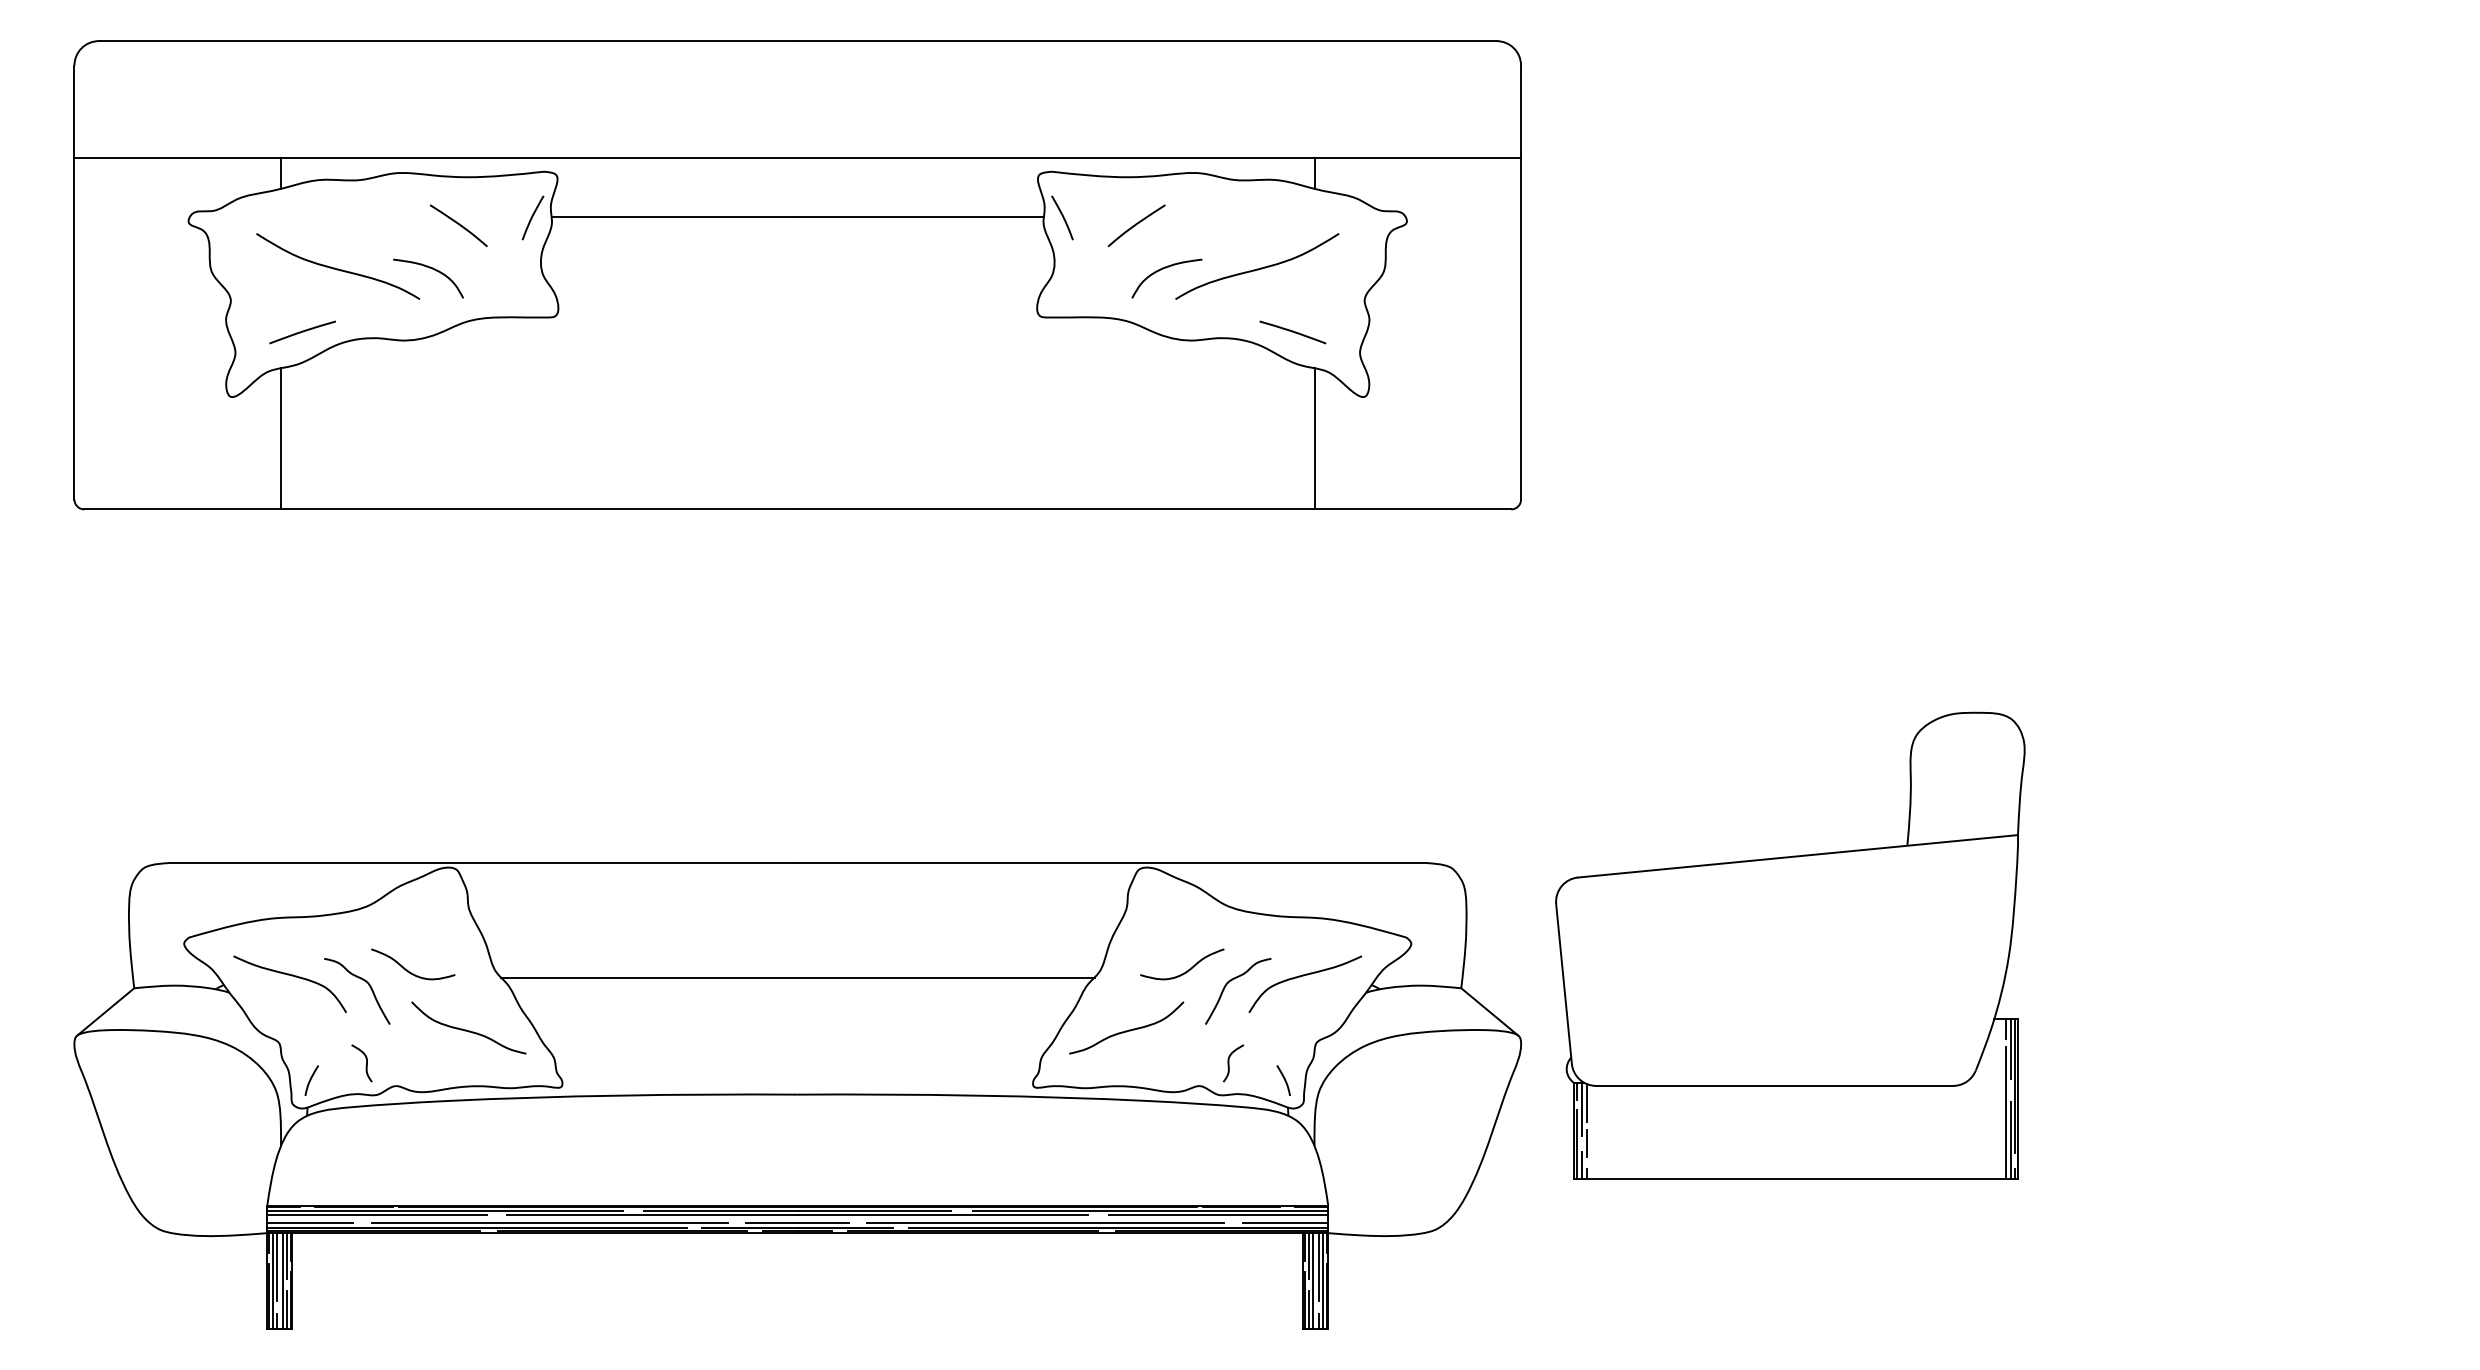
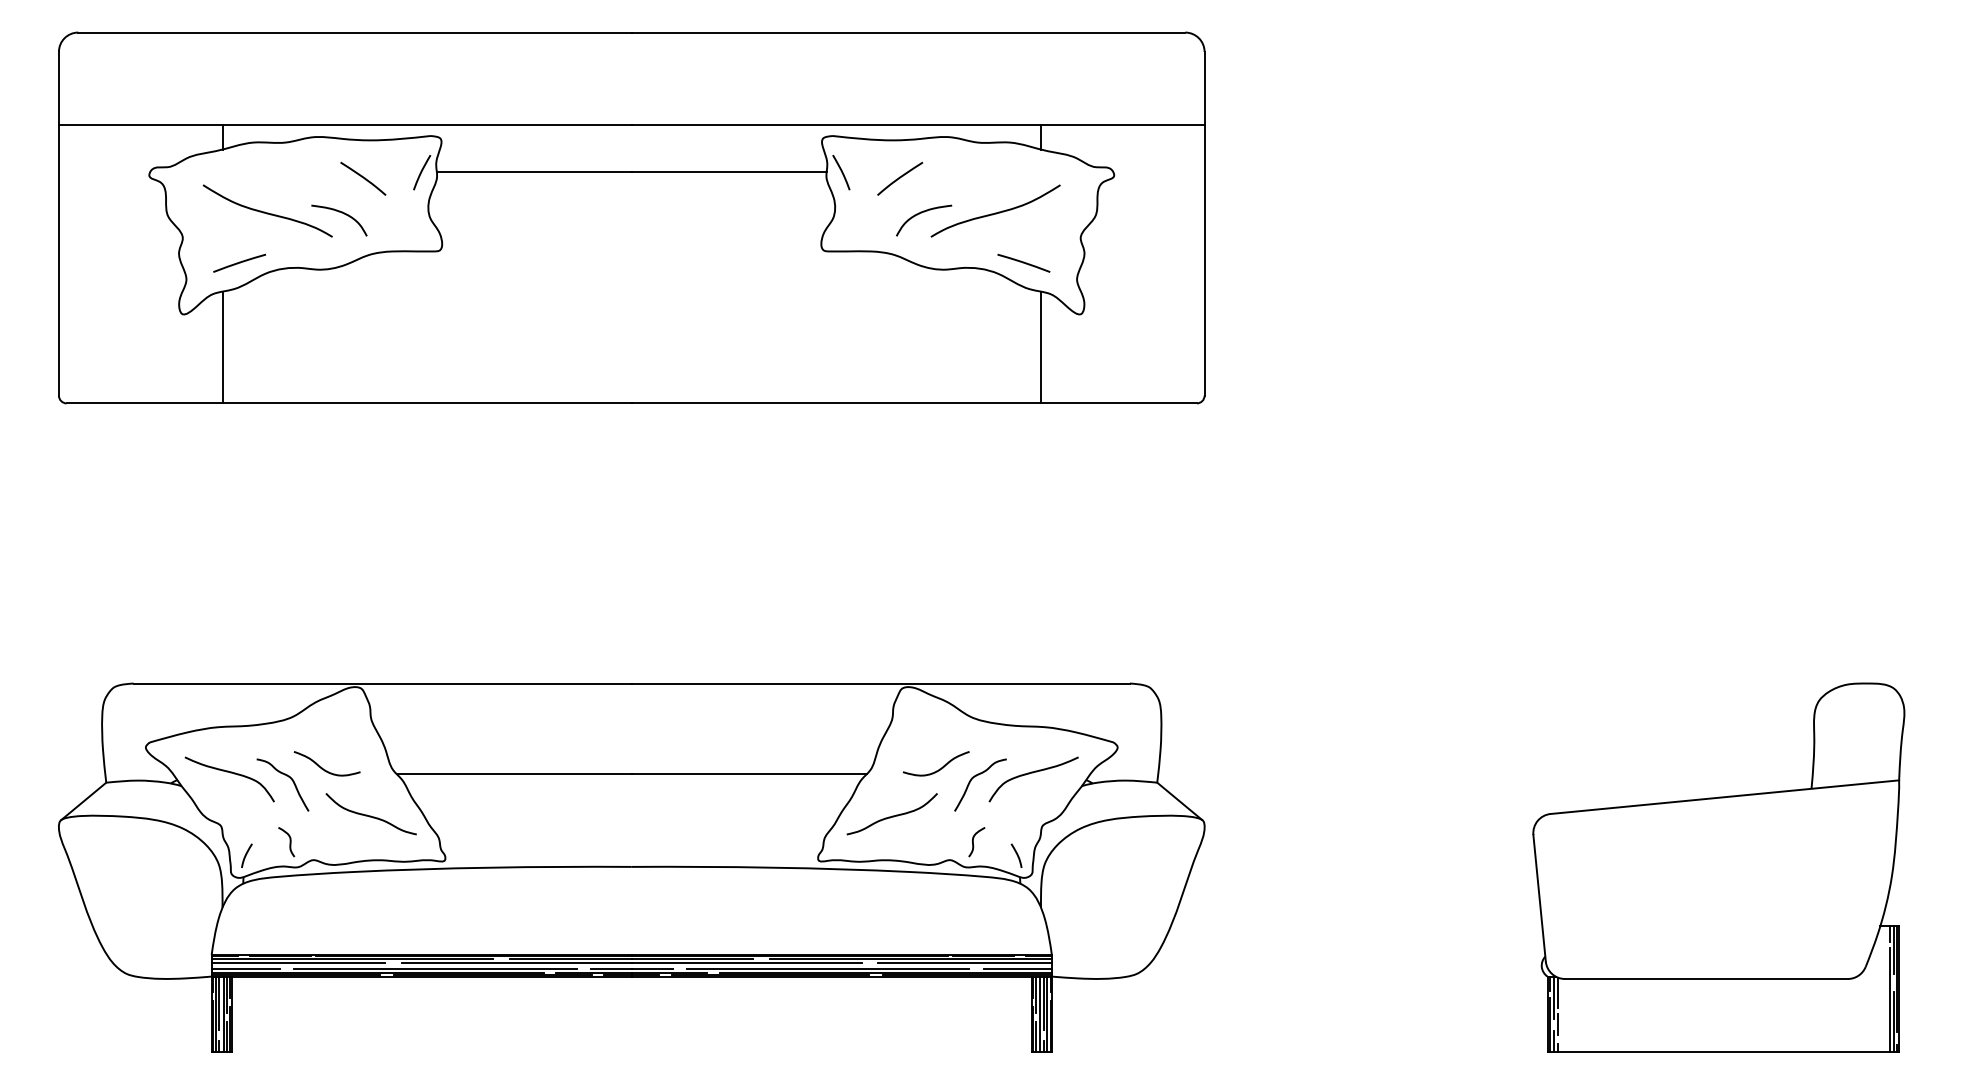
part: (1789, 945) -> (1718, 867), moved

